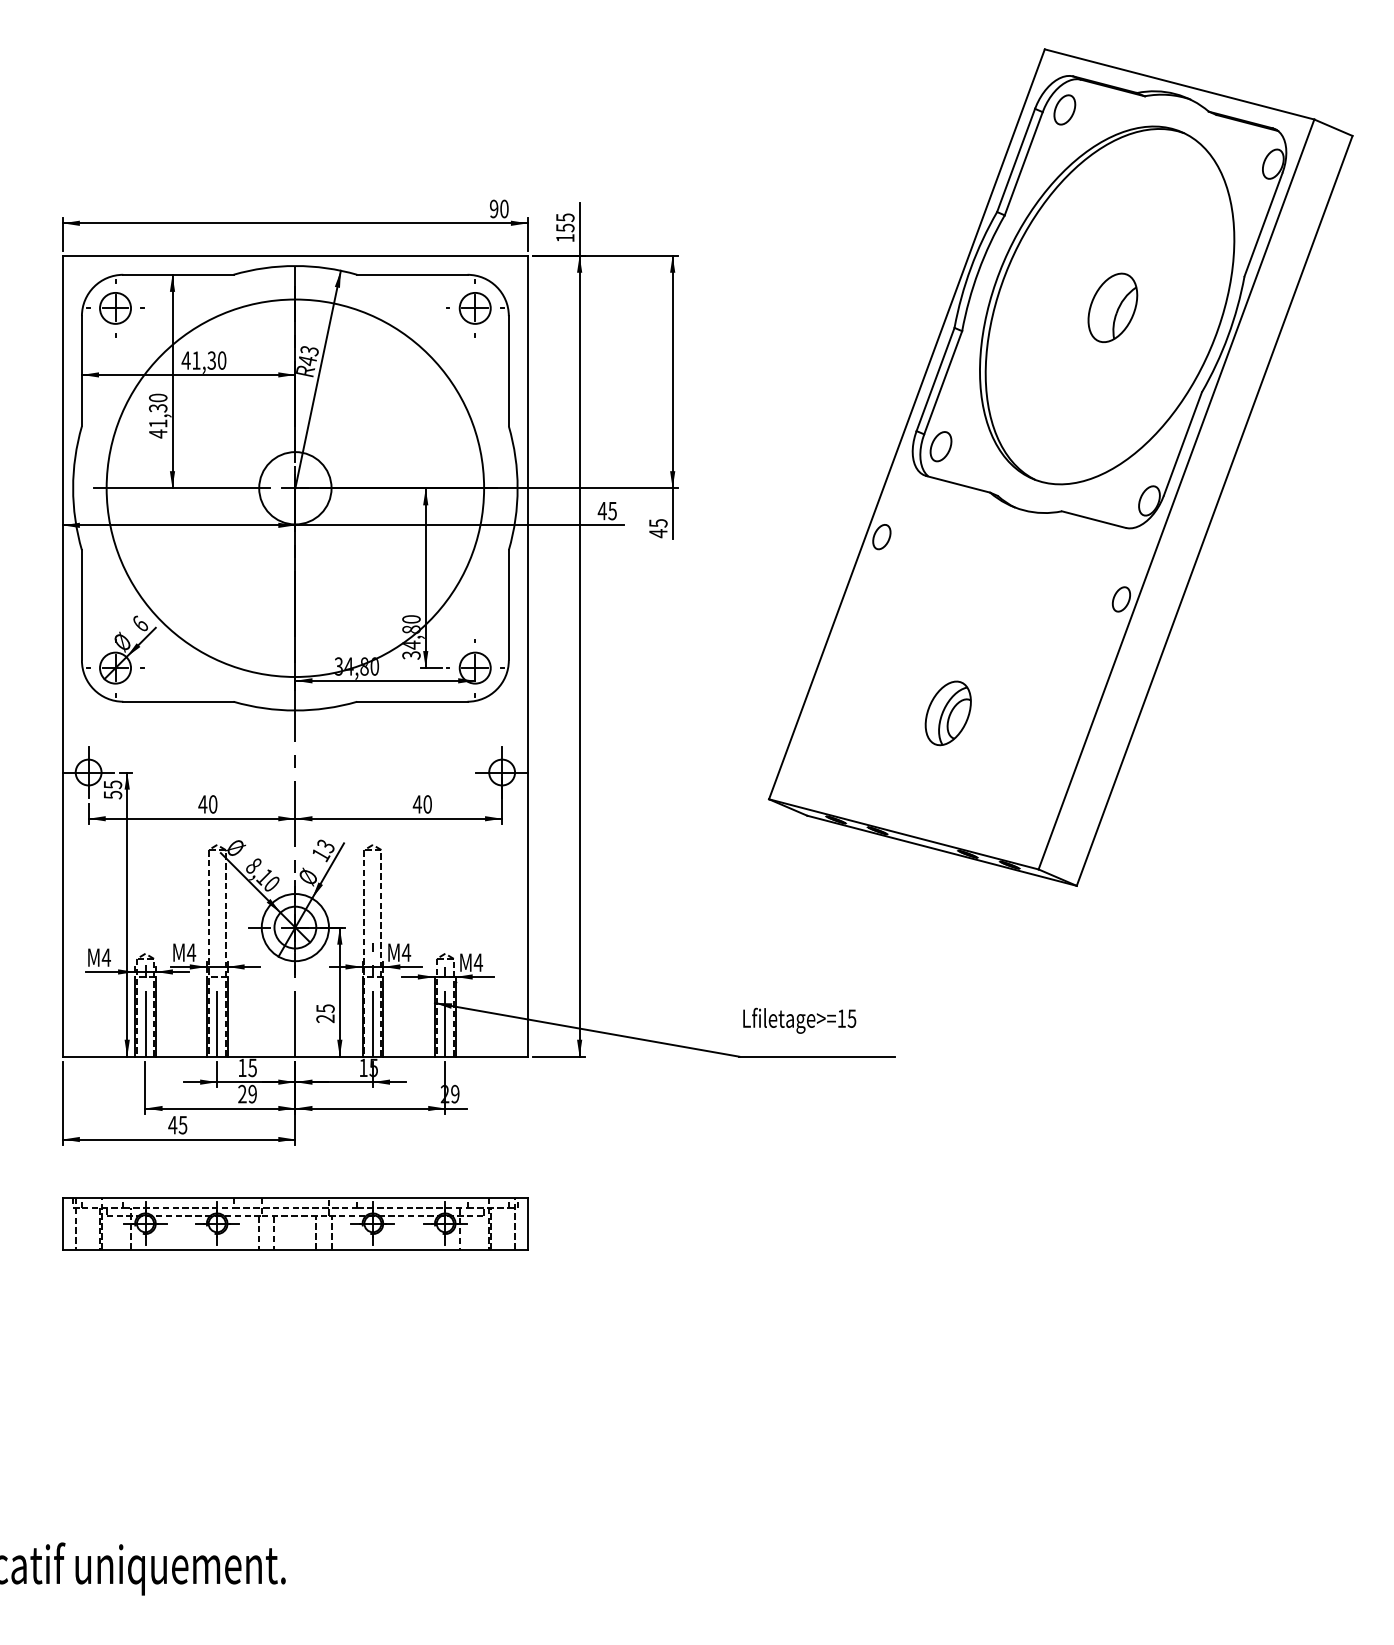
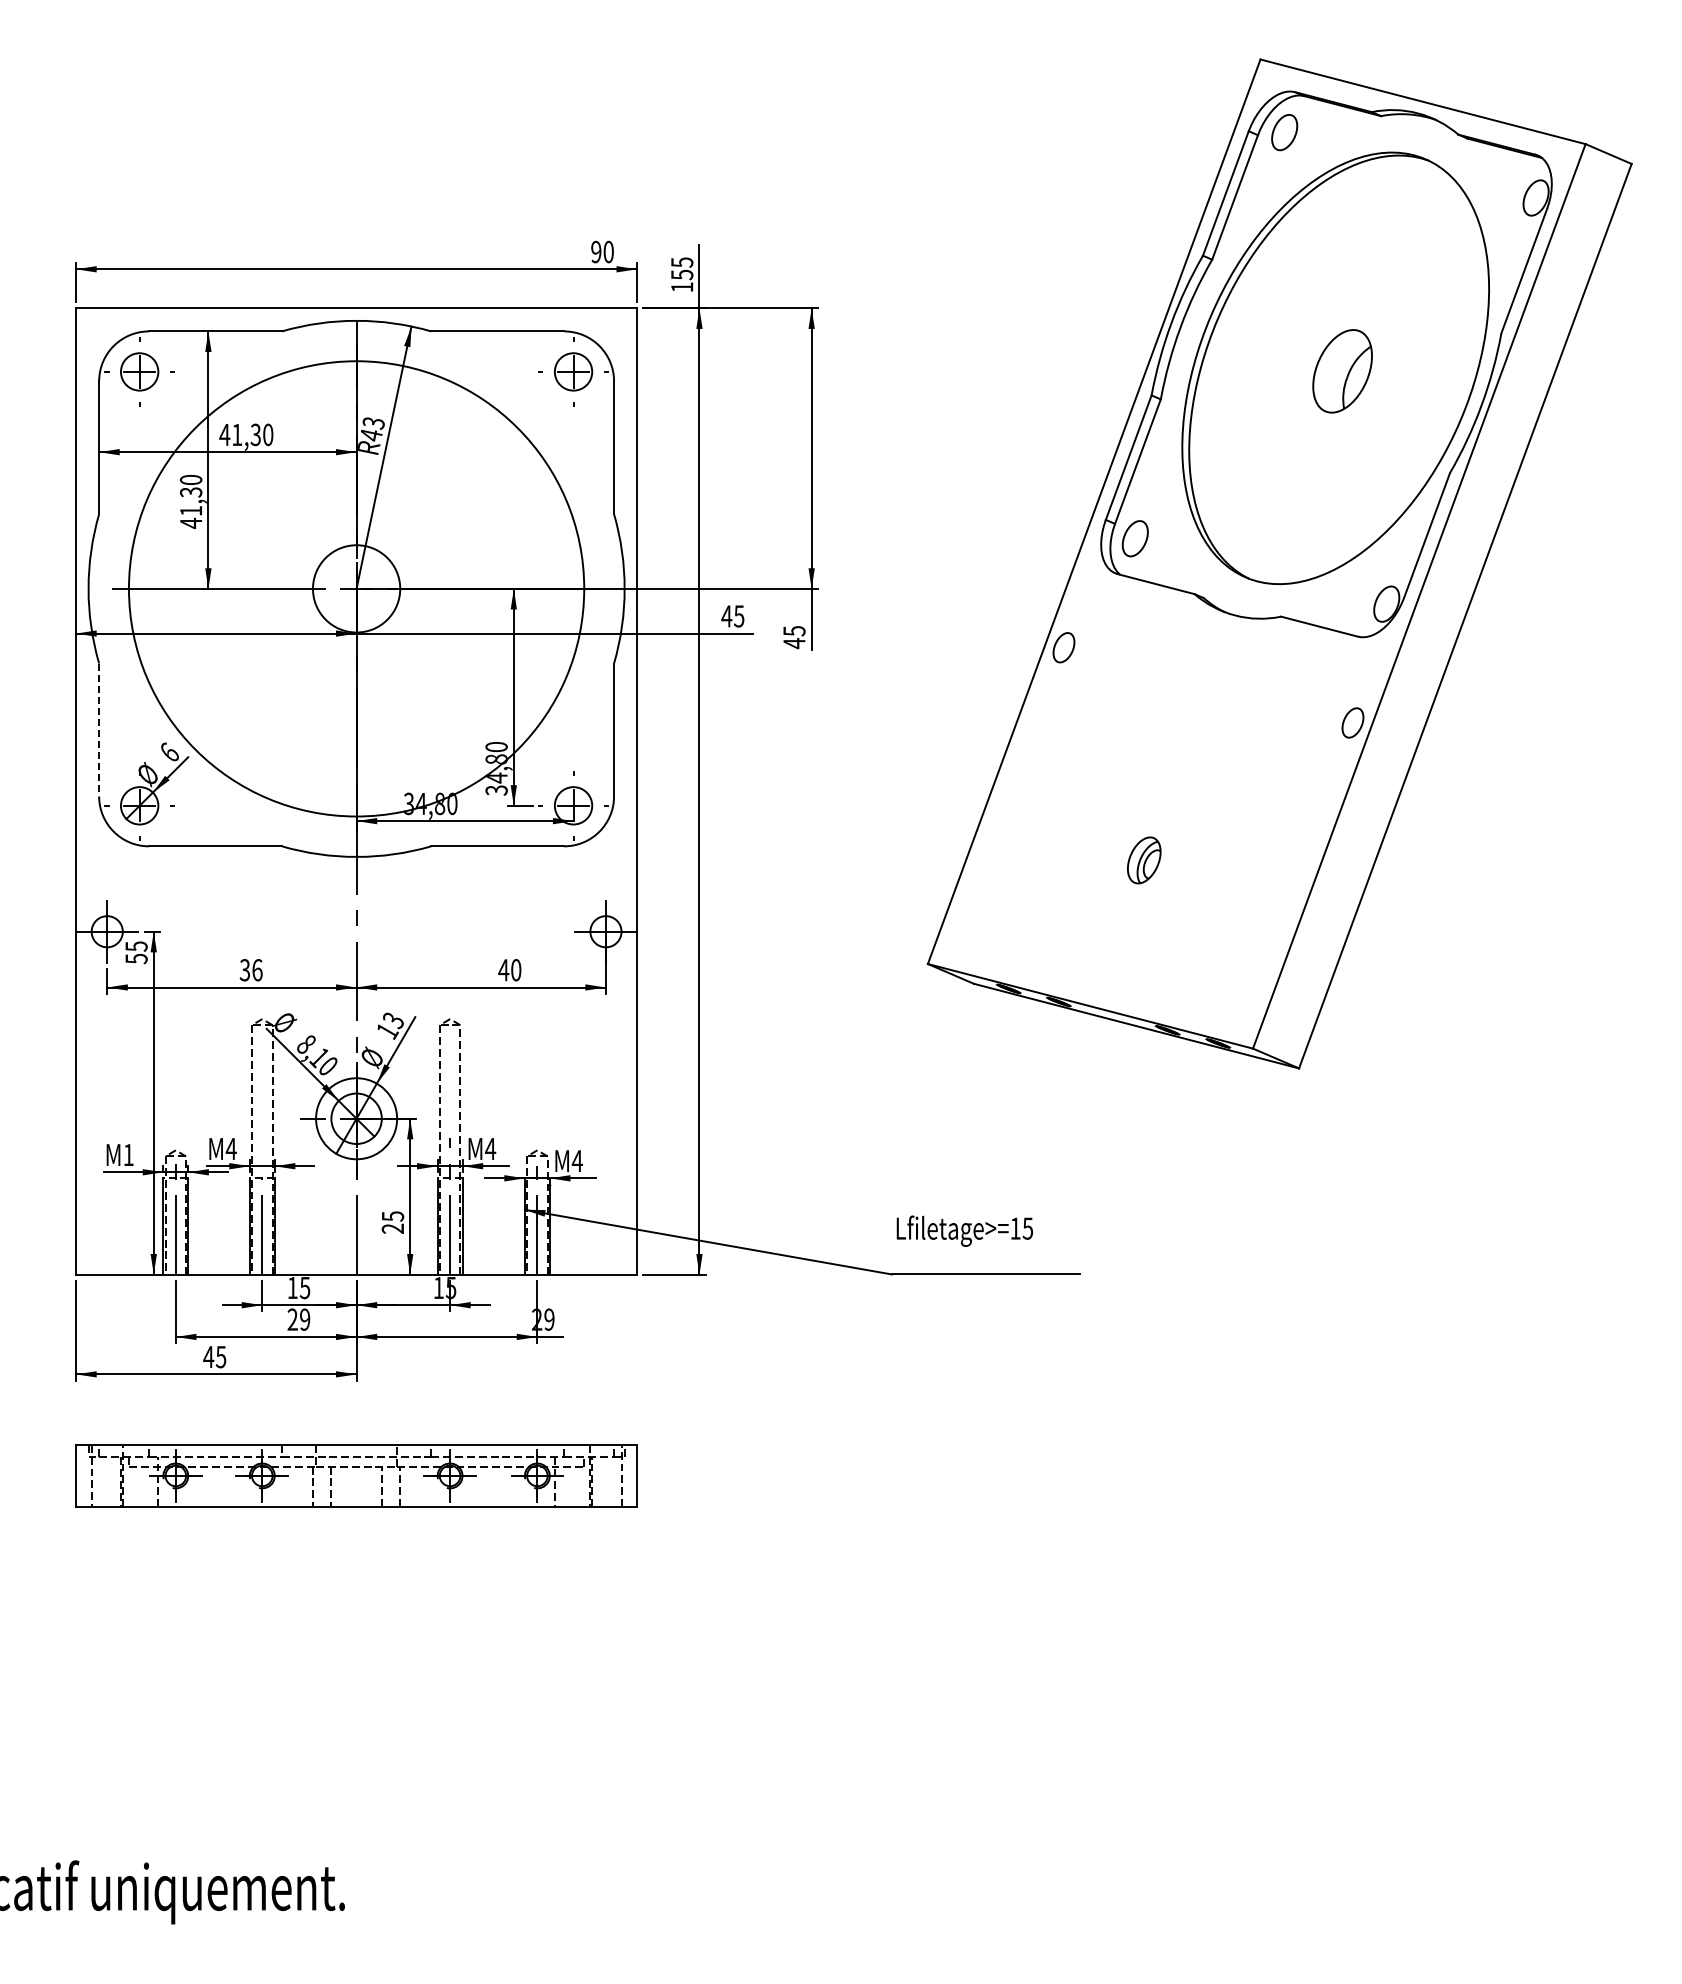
line: (82, 605) -> (99, 730), solid -> dashed
part: (948, 713) -> (1144, 860), size x0.6
text: (207, 804) -> (250, 970), 40 -> 36
text: (106, 957) -> (128, 1154), M4 -> M1

